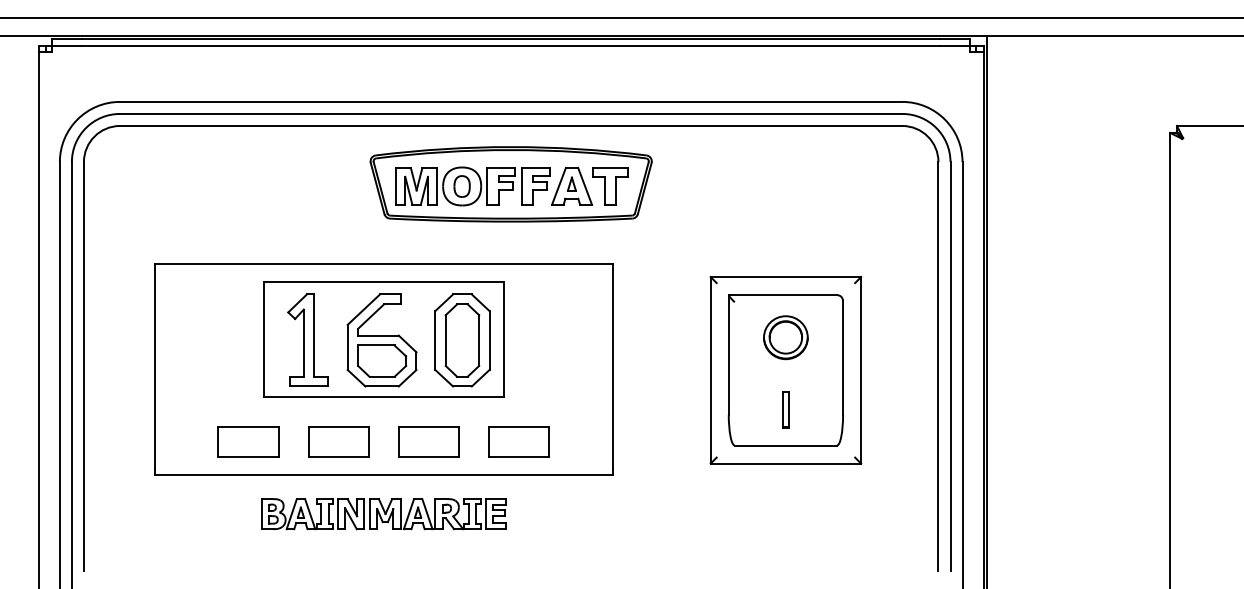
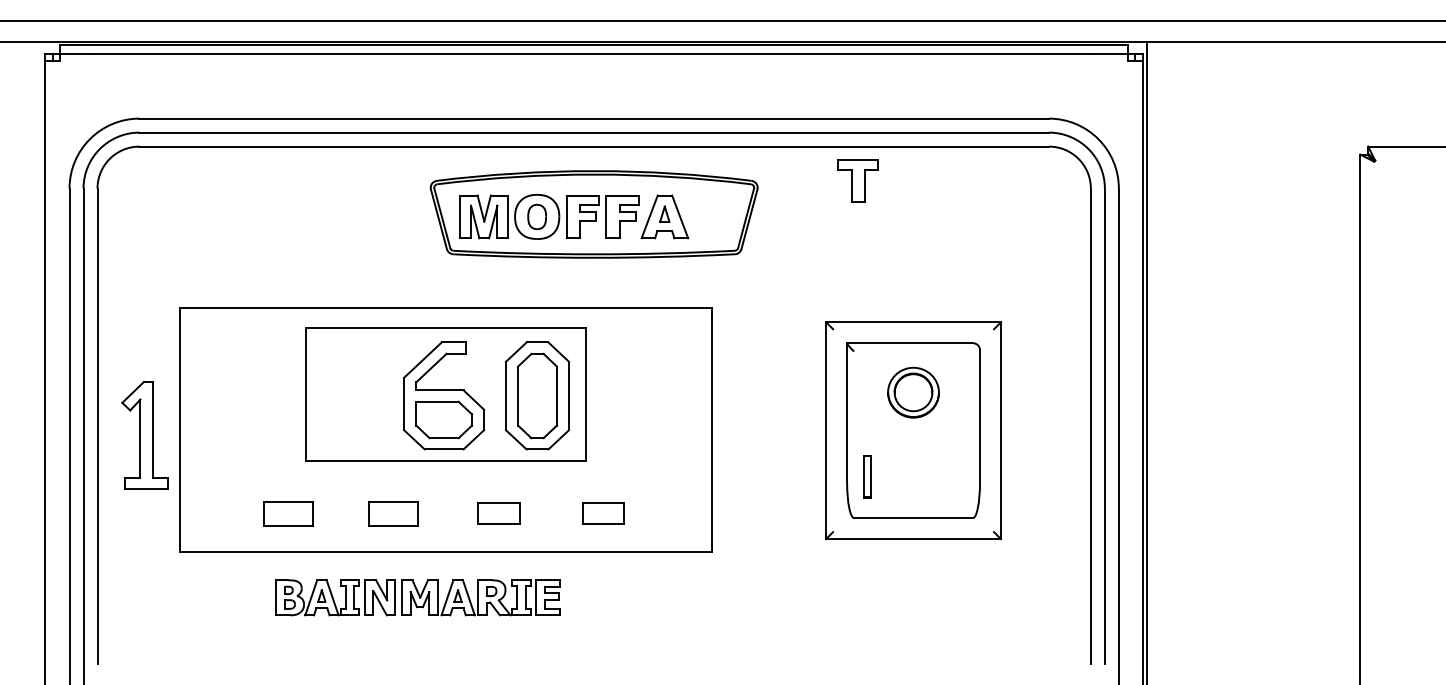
part: (610, 186) -> (858, 180), moved
part: (307, 339) -> (144, 434), moved
part: (785, 409) -> (866, 476), moved
part: (248, 441) -> (288, 513), size x0.7
part: (338, 441) -> (393, 513), size x0.7
part: (428, 441) -> (498, 513), size x0.6
part: (518, 441) -> (602, 513), size x0.6
part: (383, 514) -> (417, 598), moved

